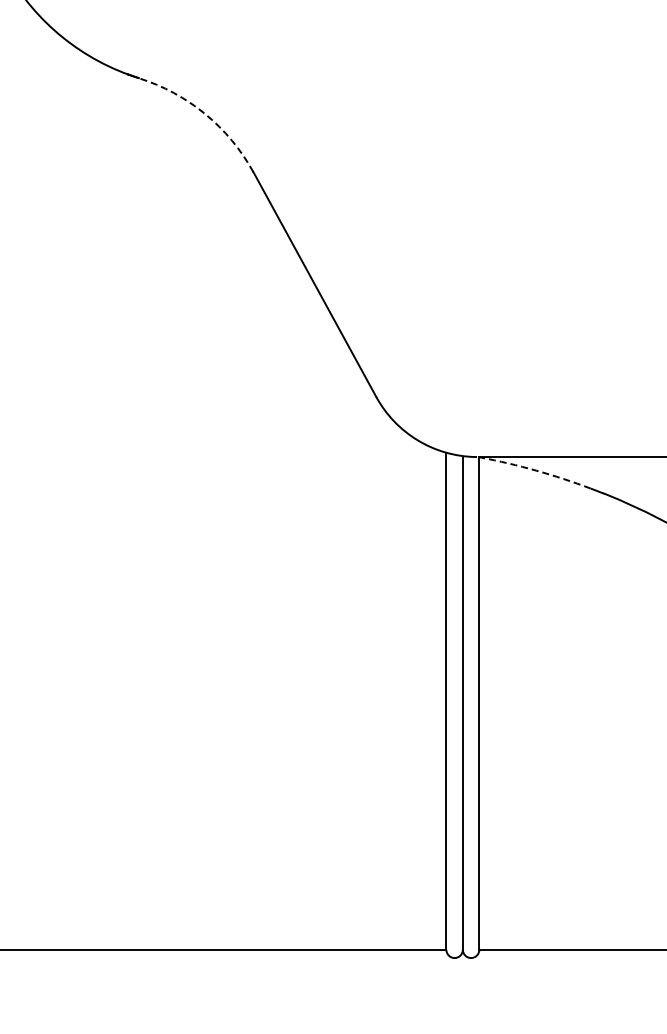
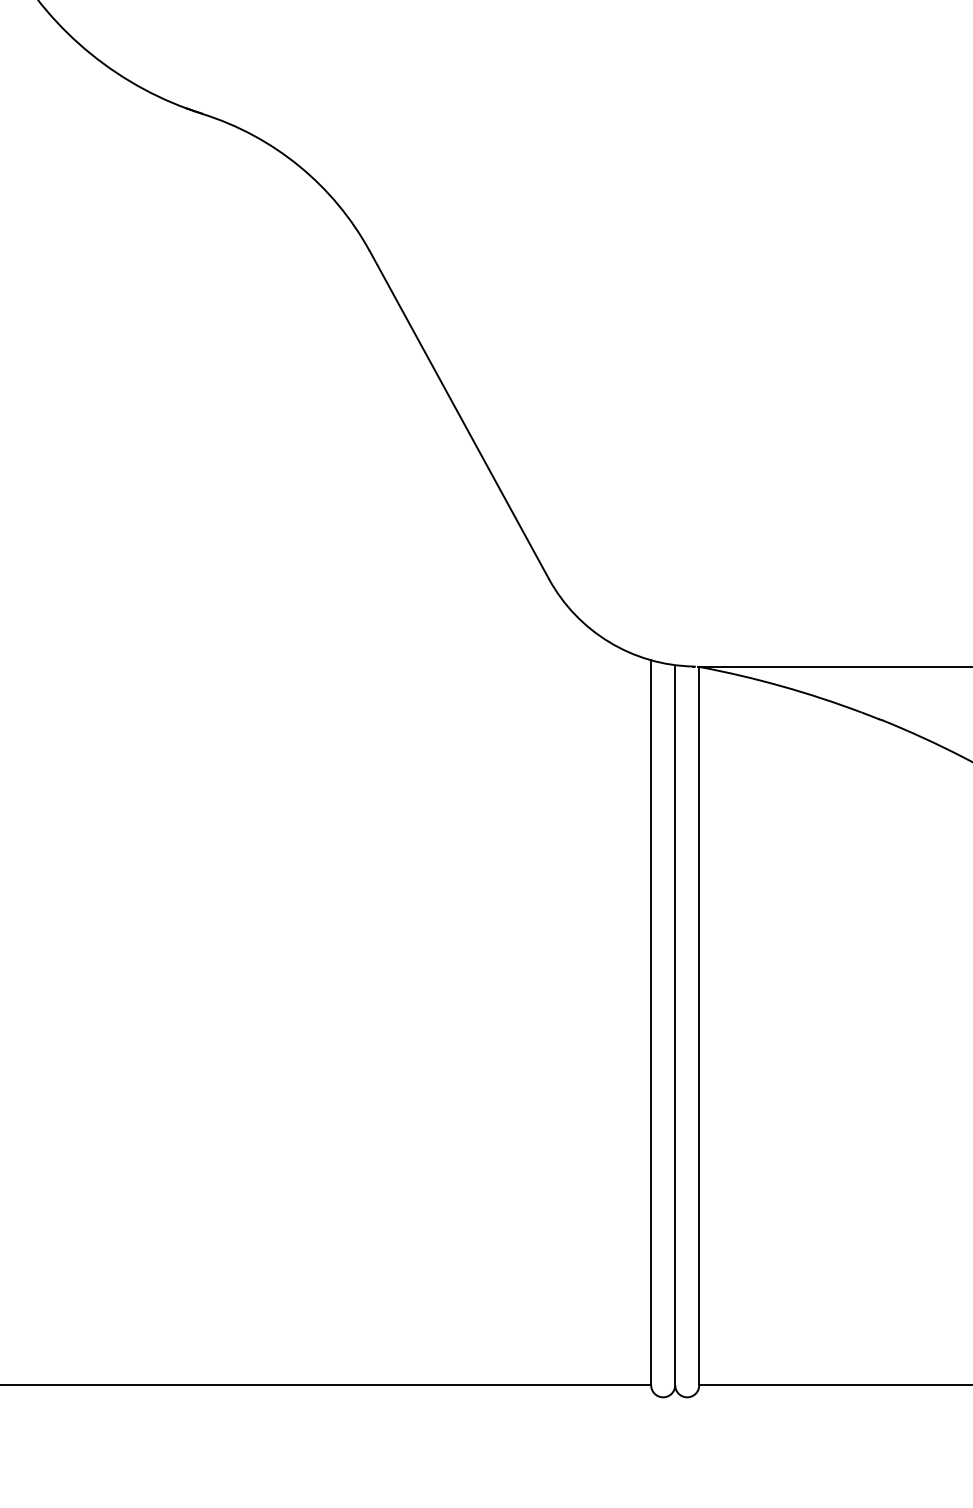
arc: (205, 114) -> (299, 166), dashed -> solid
arc: (536, 470) -> (782, 686), dashed -> solid

